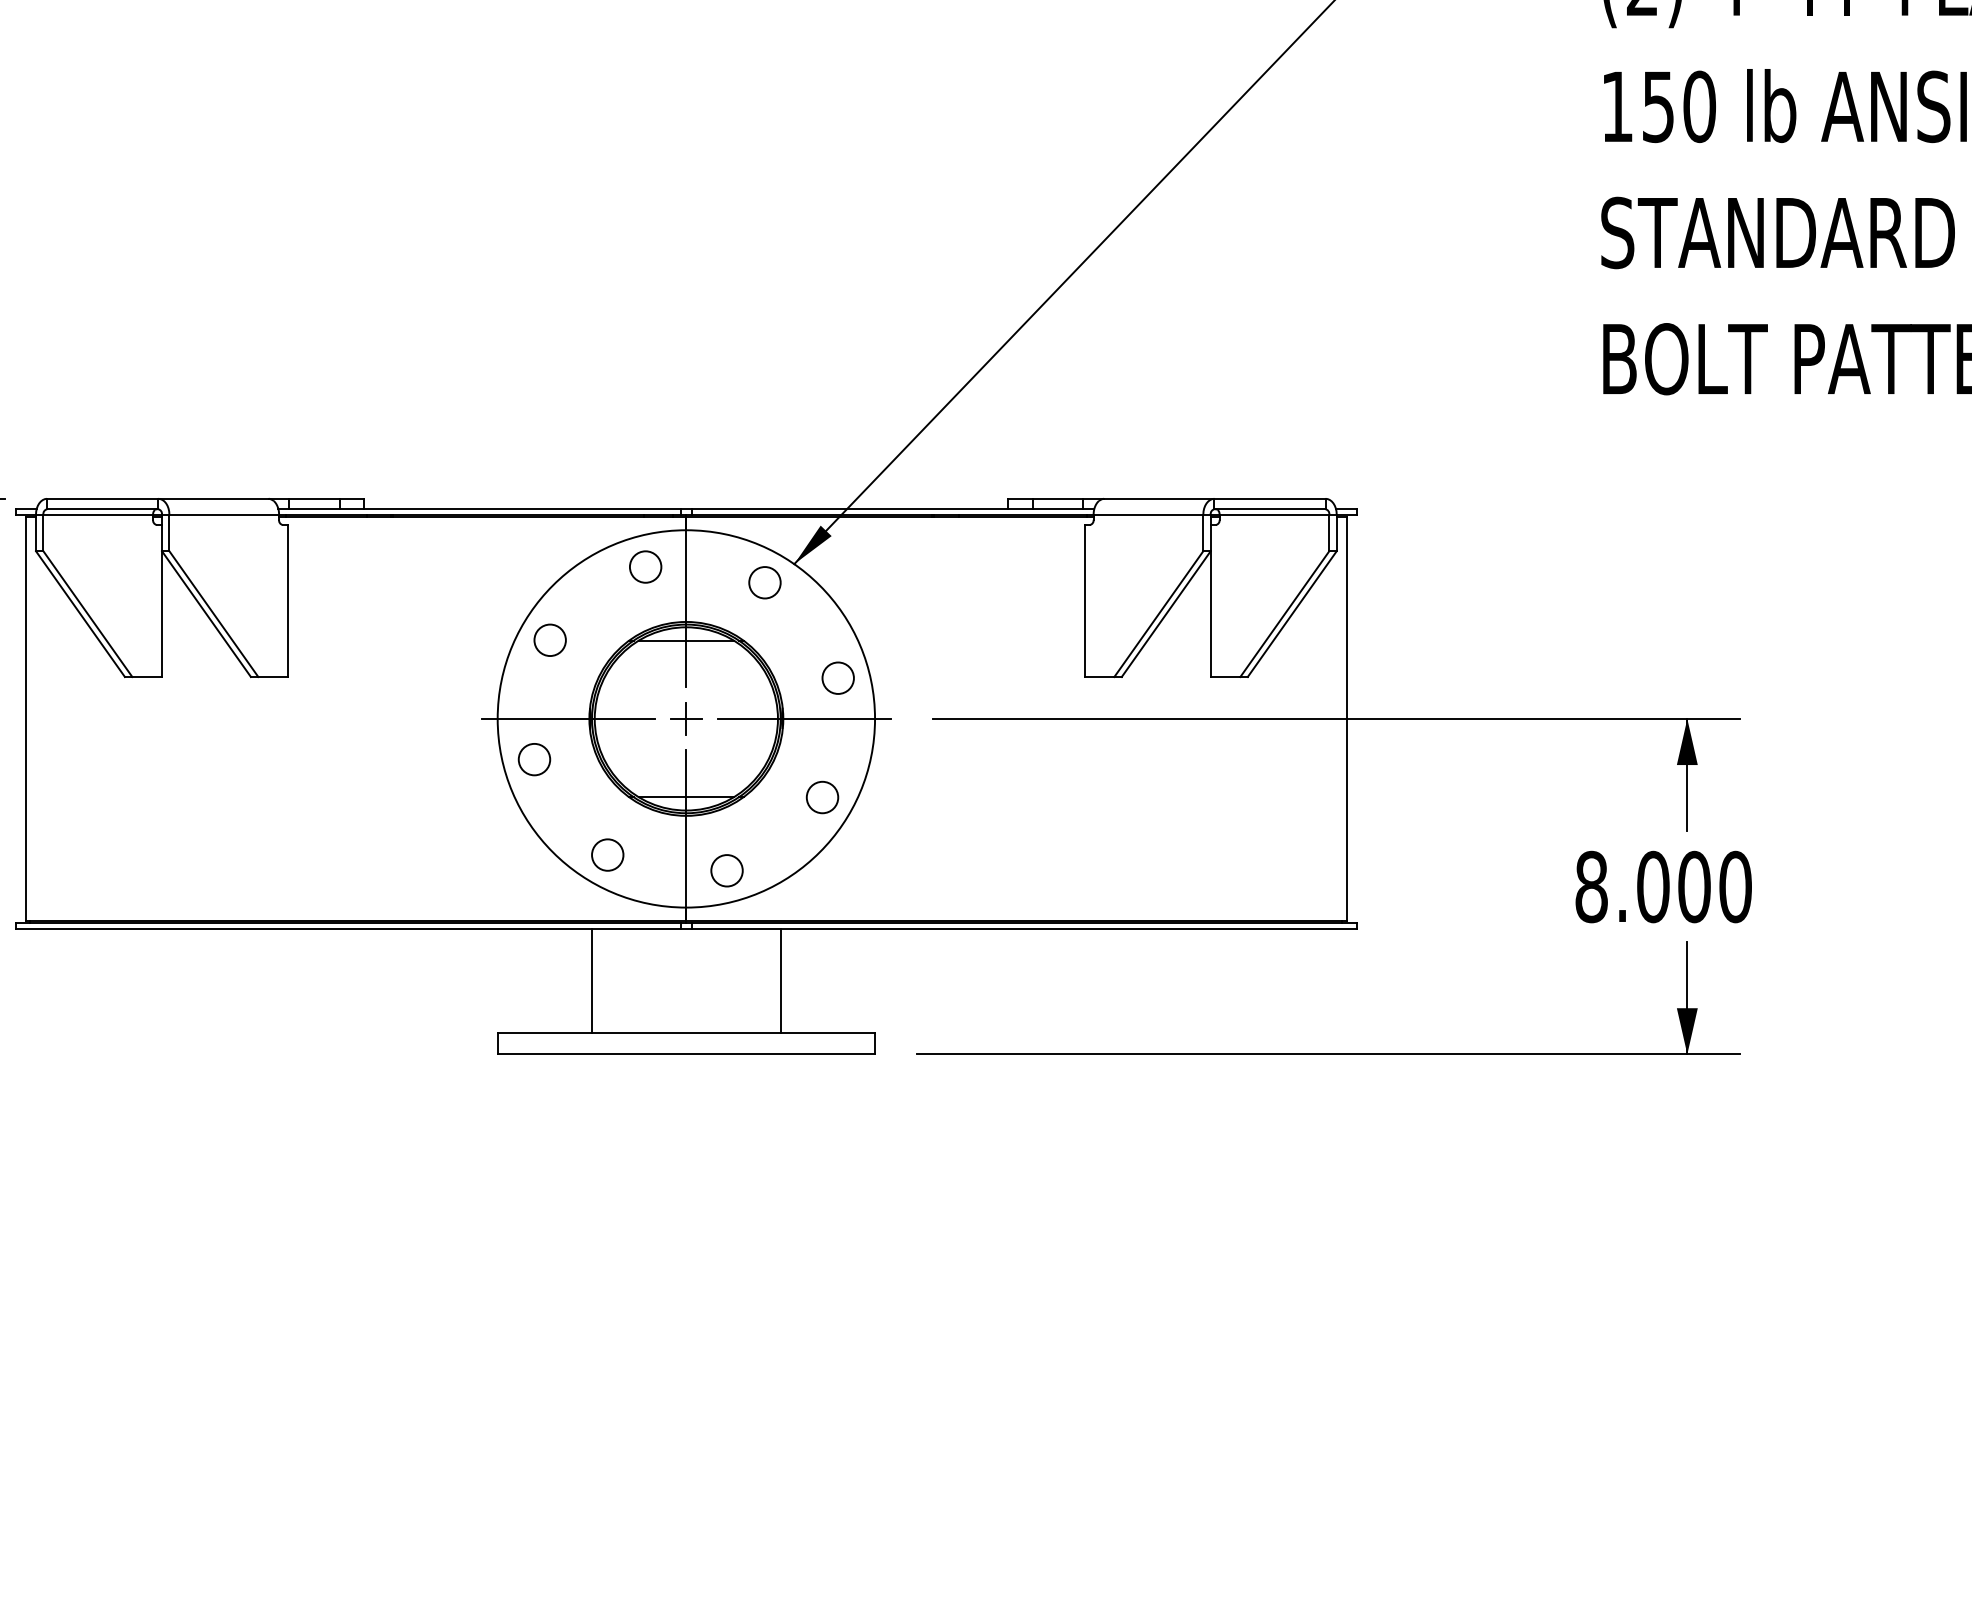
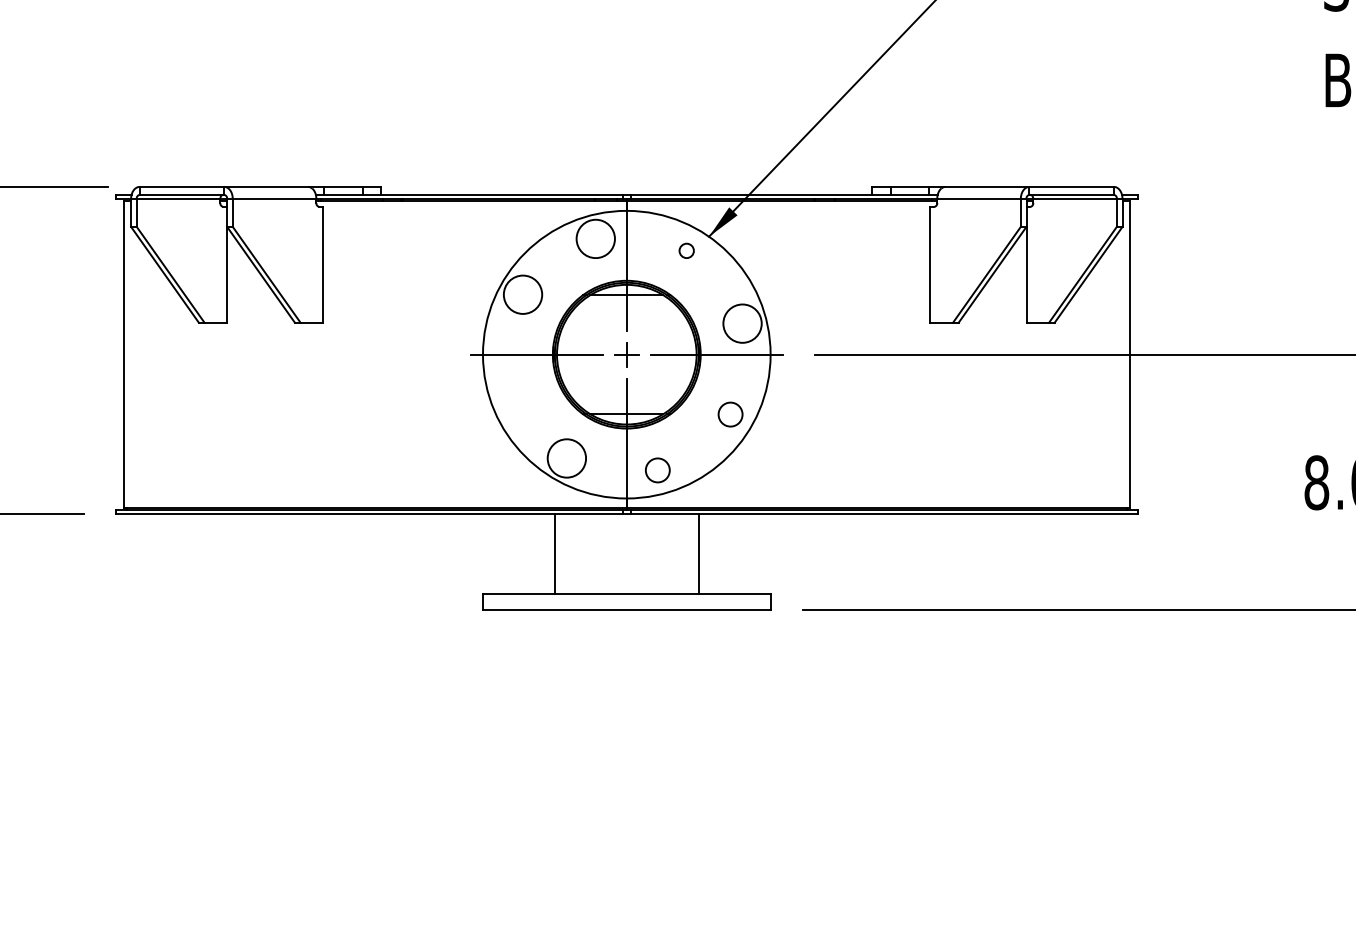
circle: (645, 566) -> (595, 238), size x1.6
circle: (764, 582) -> (686, 250), size x0.6
circle: (549, 640) -> (522, 294), size x1.6
circle: (837, 677) -> (742, 323), size x1.6
circle: (534, 759) -> (511, 385), removed
circle: (607, 854) -> (566, 458), size x1.6

